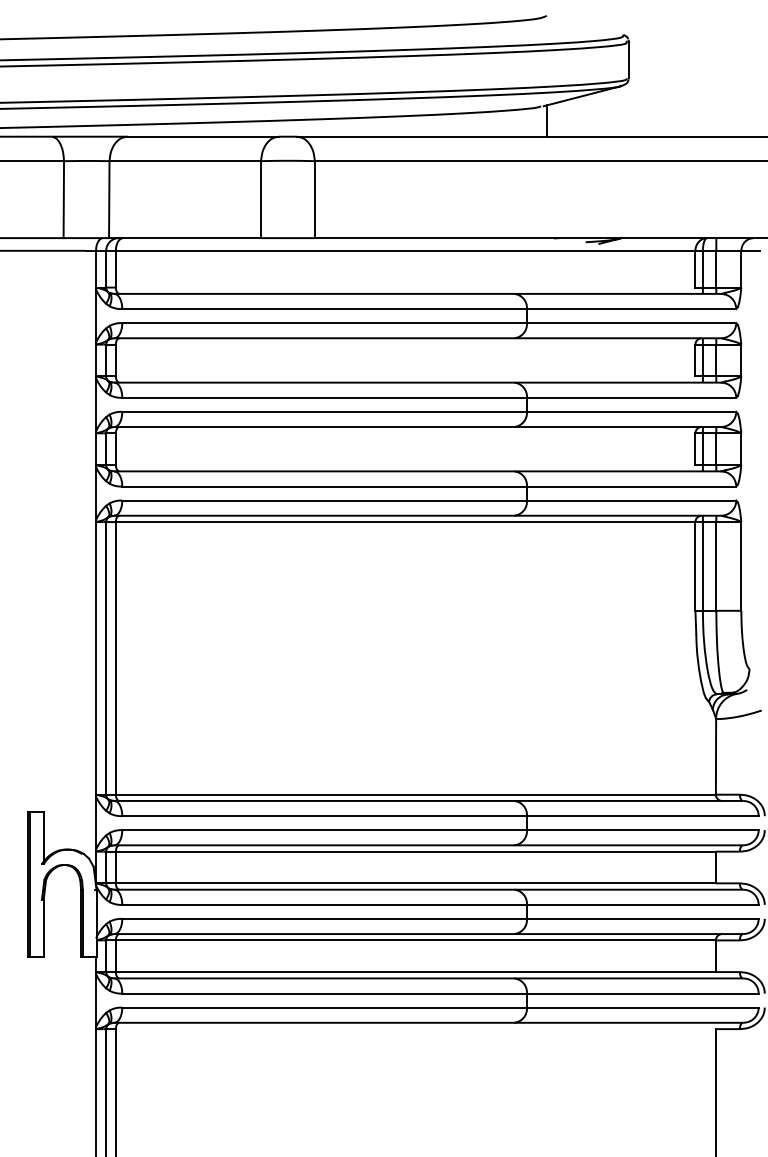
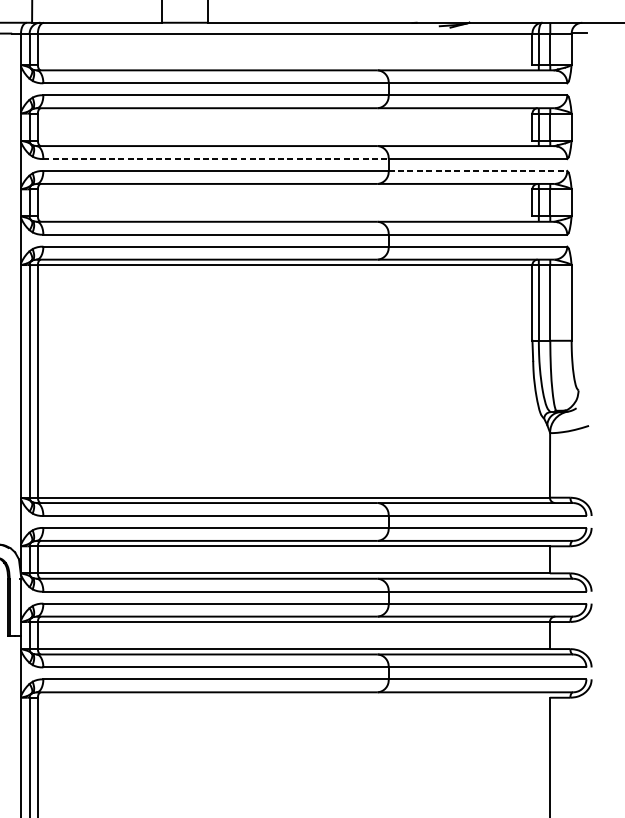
line: (325, 397) -> (216, 158), solid -> dashed
line: (631, 411) -> (477, 170), solid -> dashed

